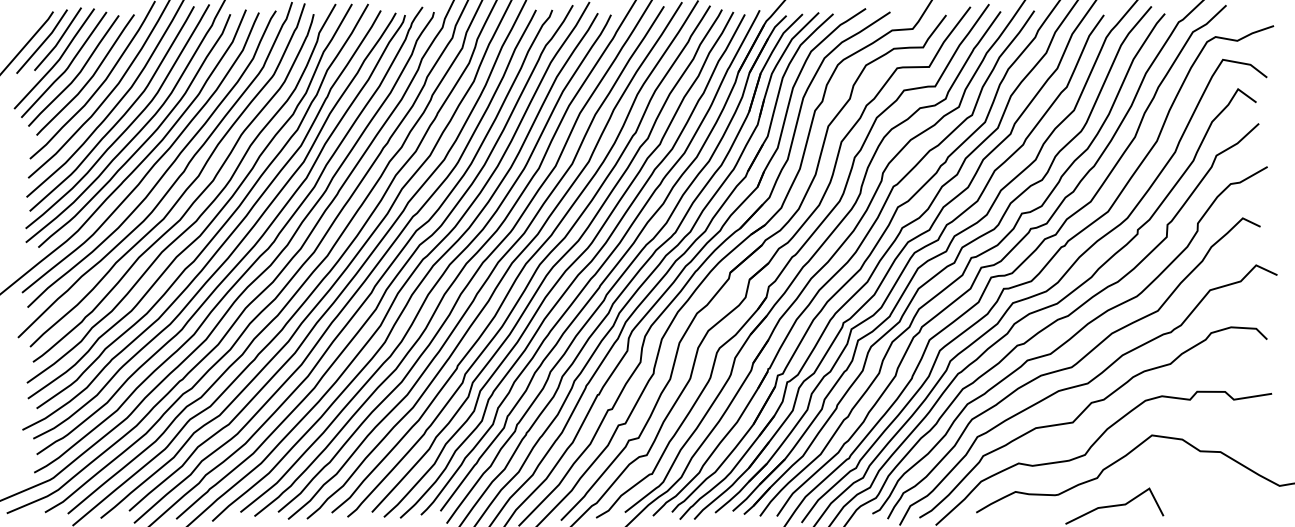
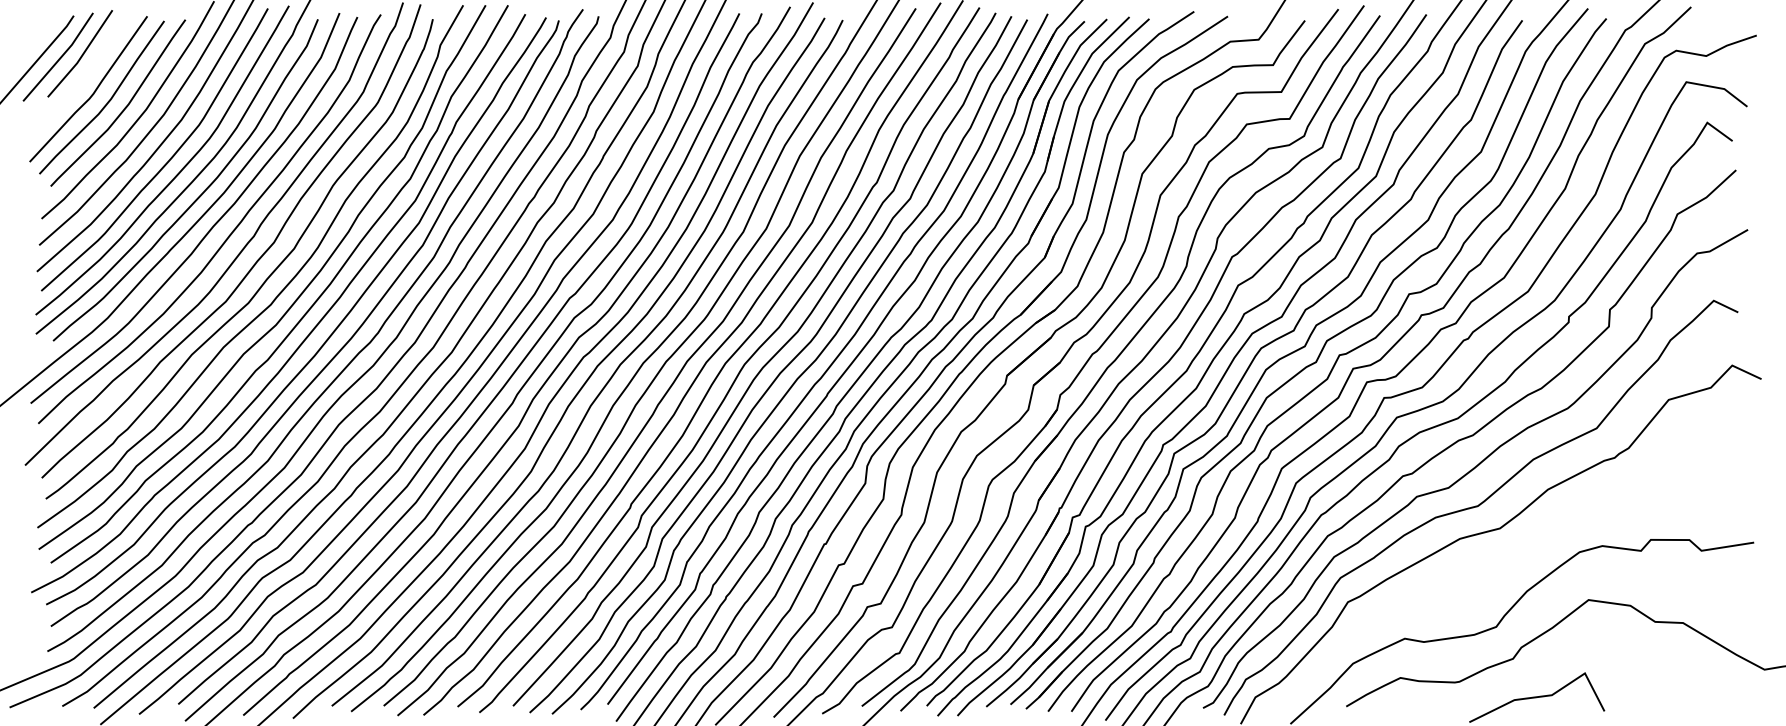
line: (57, 60) -> (79, 83), removed
curve: (1080, 415) -> (1490, 572), removed

